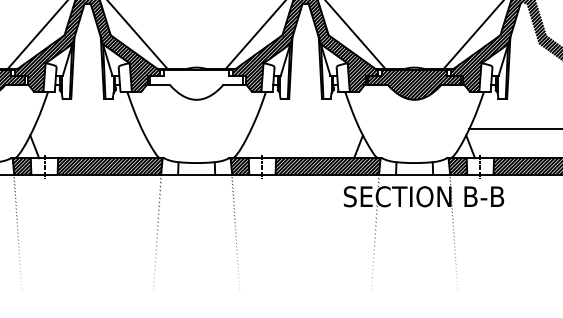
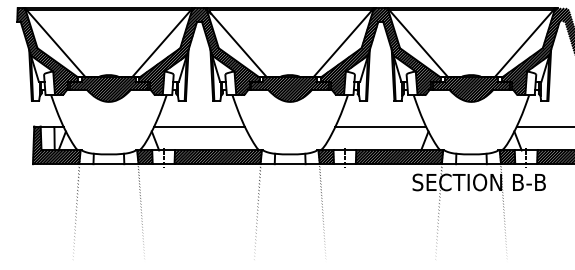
hatch: (197, 83) -> (290, 88), added
line: (87, 129) -> (199, 126), added
line: (305, 129) -> (380, 126), added

